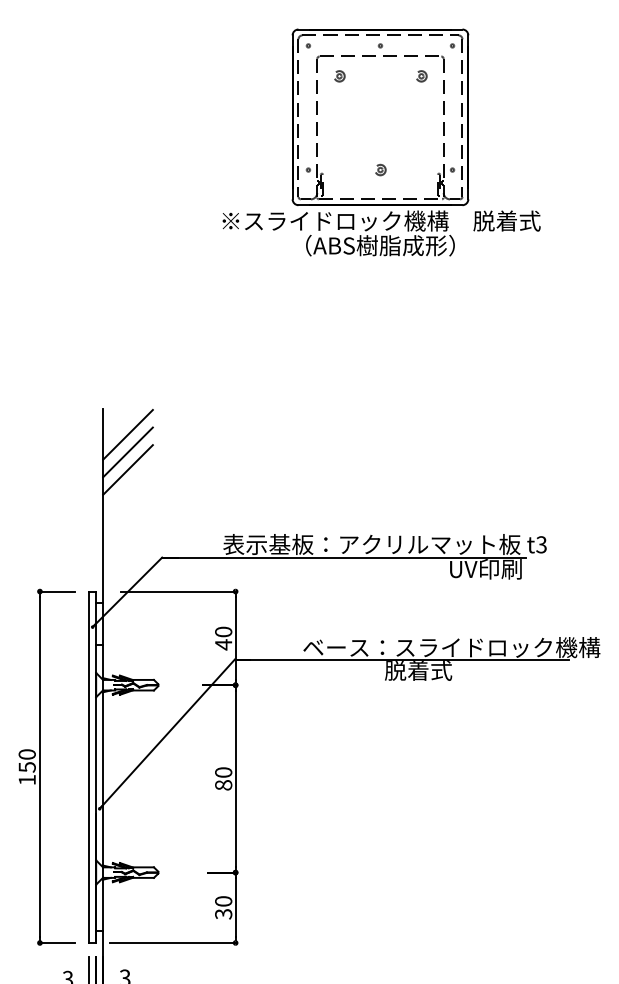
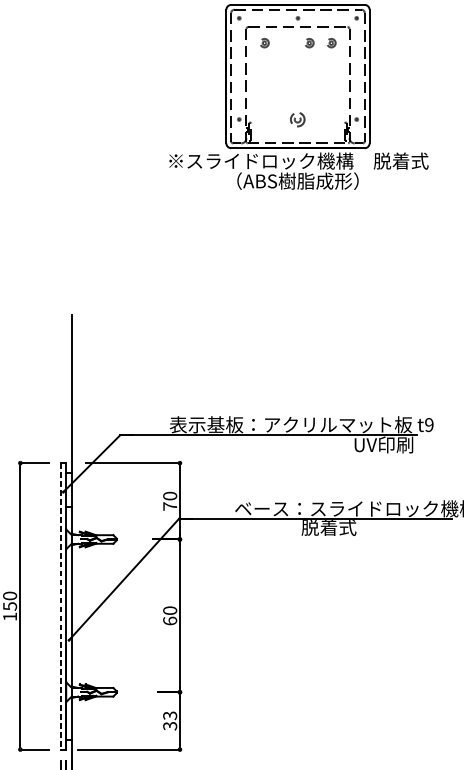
part: (394, 76) -> (309, 43), added
part: (380, 169) -> (298, 119), size x1.6
line: (127, 434) -> (91, 335), removed
line: (127, 452) -> (91, 349), removed
line: (127, 469) -> (91, 363), removed
text: (541, 544) -> (429, 424), t3 -> t9
text: (223, 644) -> (170, 506), 40 -> 70
line: (89, 767) -> (60, 606), solid -> dashed
text: (223, 785) -> (170, 621), 80 -> 60
text: (223, 901) -> (170, 715), 30 -> 33

